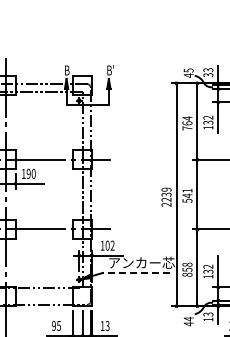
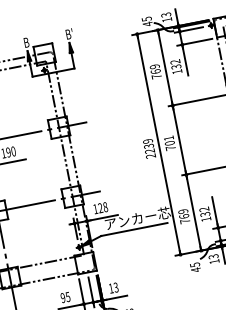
text: (208, 75) -> (167, 20), 33 -> 13
text: (187, 118) -> (154, 66), 764 -> 769
text: (187, 197) -> (170, 144), 541 -> 701
text: (109, 245) -> (102, 207), 102 -> 128
text: (187, 269) -> (184, 216), 858 -> 769
line: (136, 272) -> (134, 229), dashed -> solid
text: (188, 318) -> (194, 264), 44 -> 45

